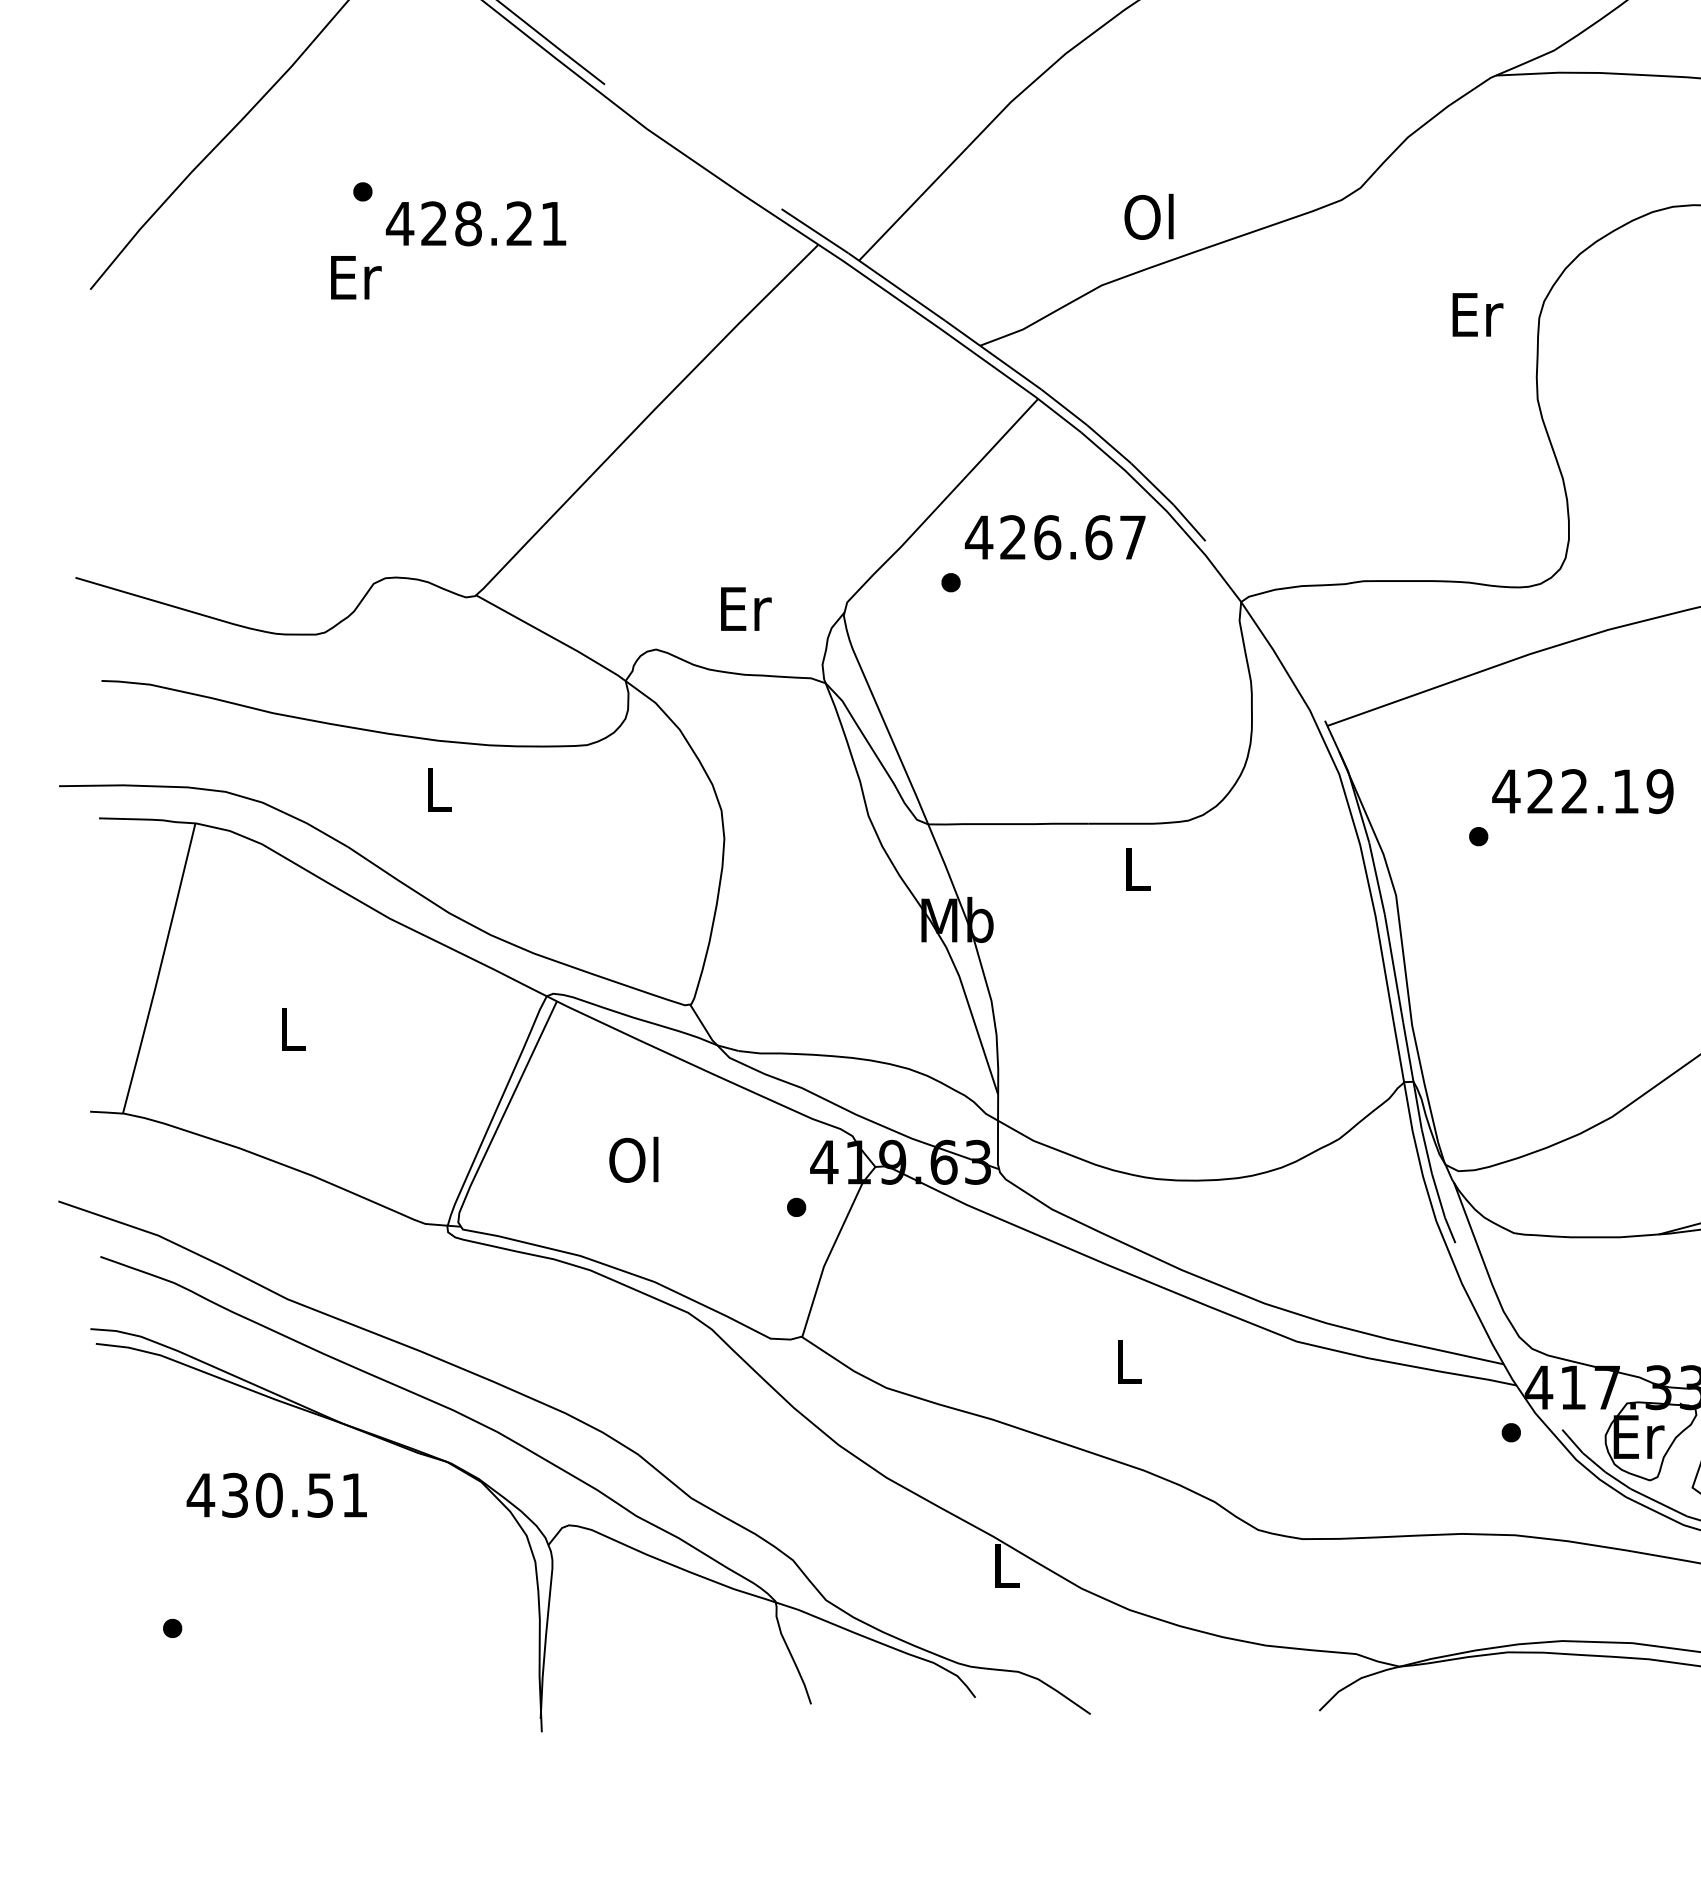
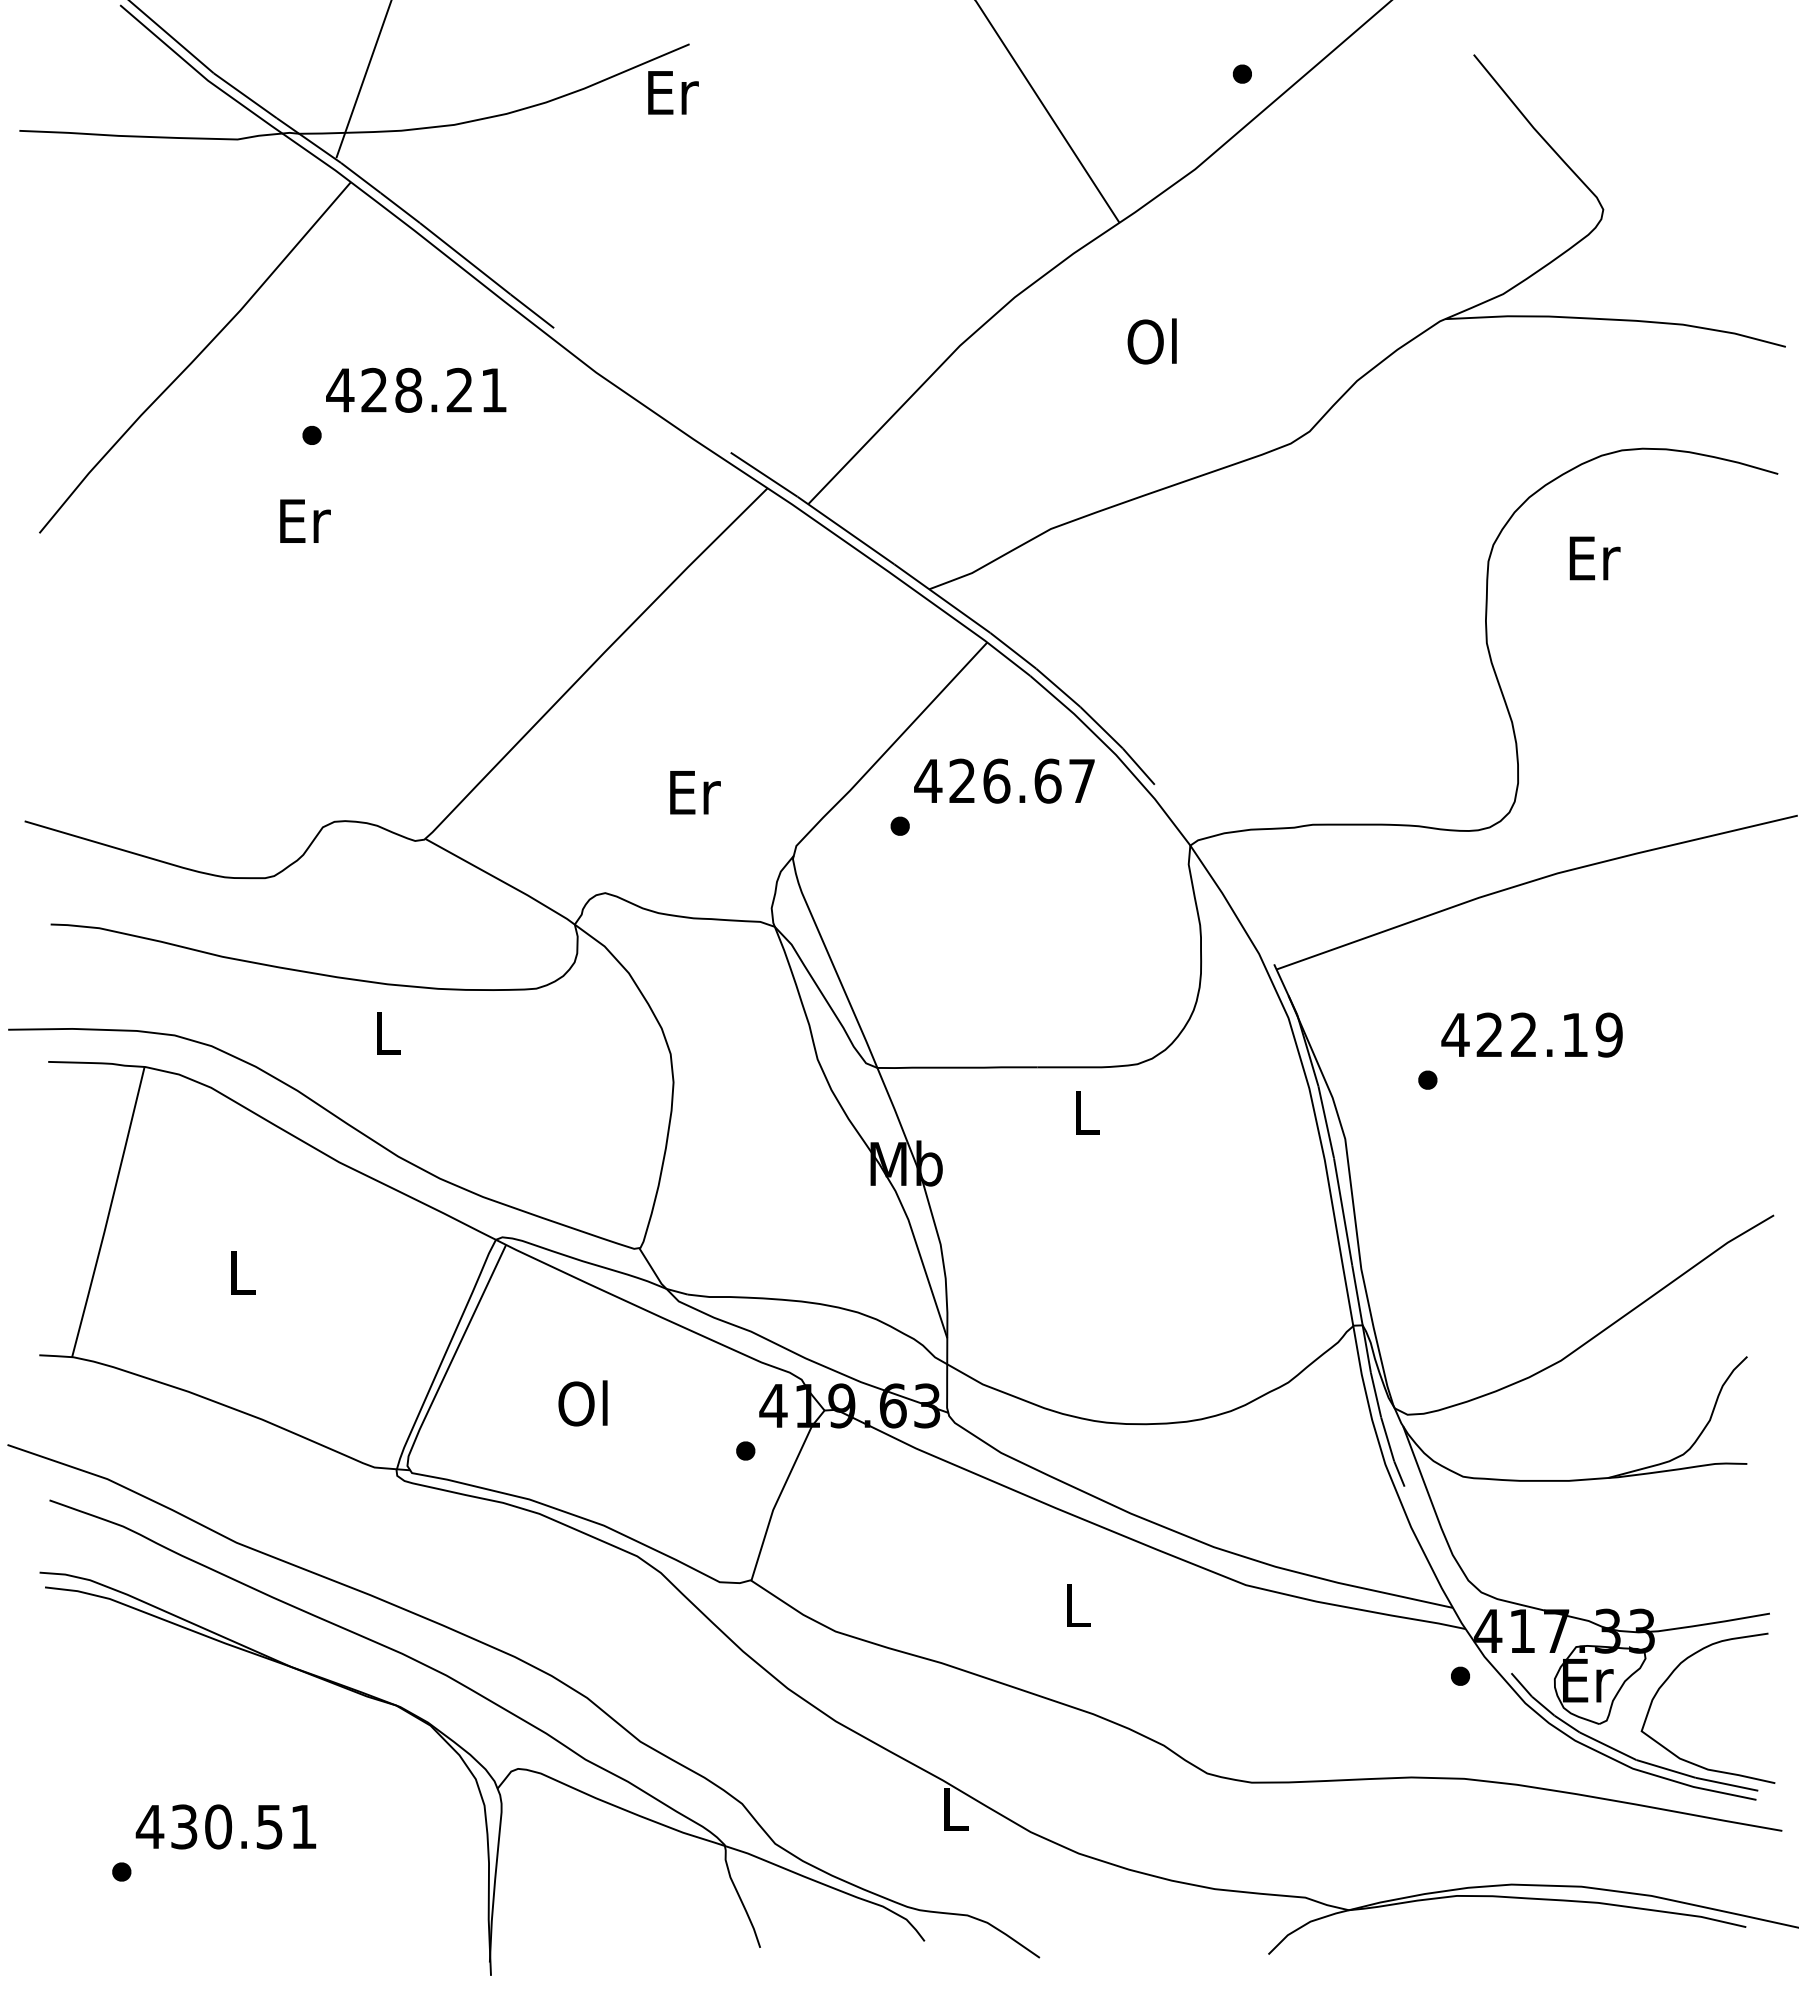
text: (1148, 216) -> (1151, 341), moved
text: (476, 222) -> (416, 389), moved
text: (1477, 314) -> (1594, 558), moved
text: (746, 608) -> (695, 792), moved
text: (276, 1494) -> (225, 1826), moved

